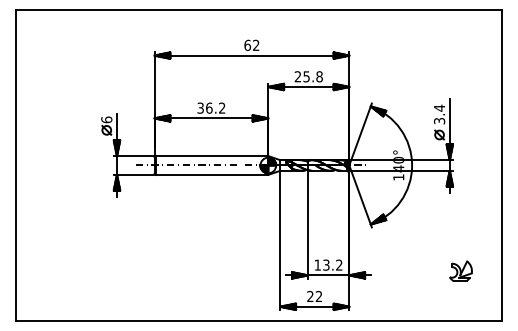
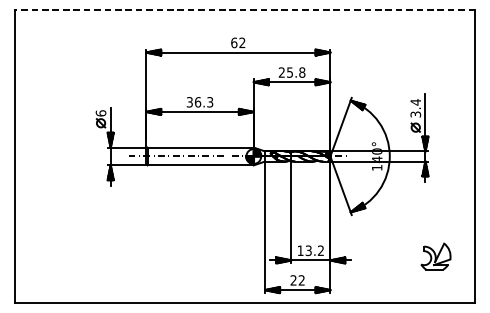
line: (258, 10) -> (244, 9), solid -> dashed
text: (222, 108) -> (210, 102), 36.2 -> 36.3
part: (460, 270) -> (435, 255), size x1.4

